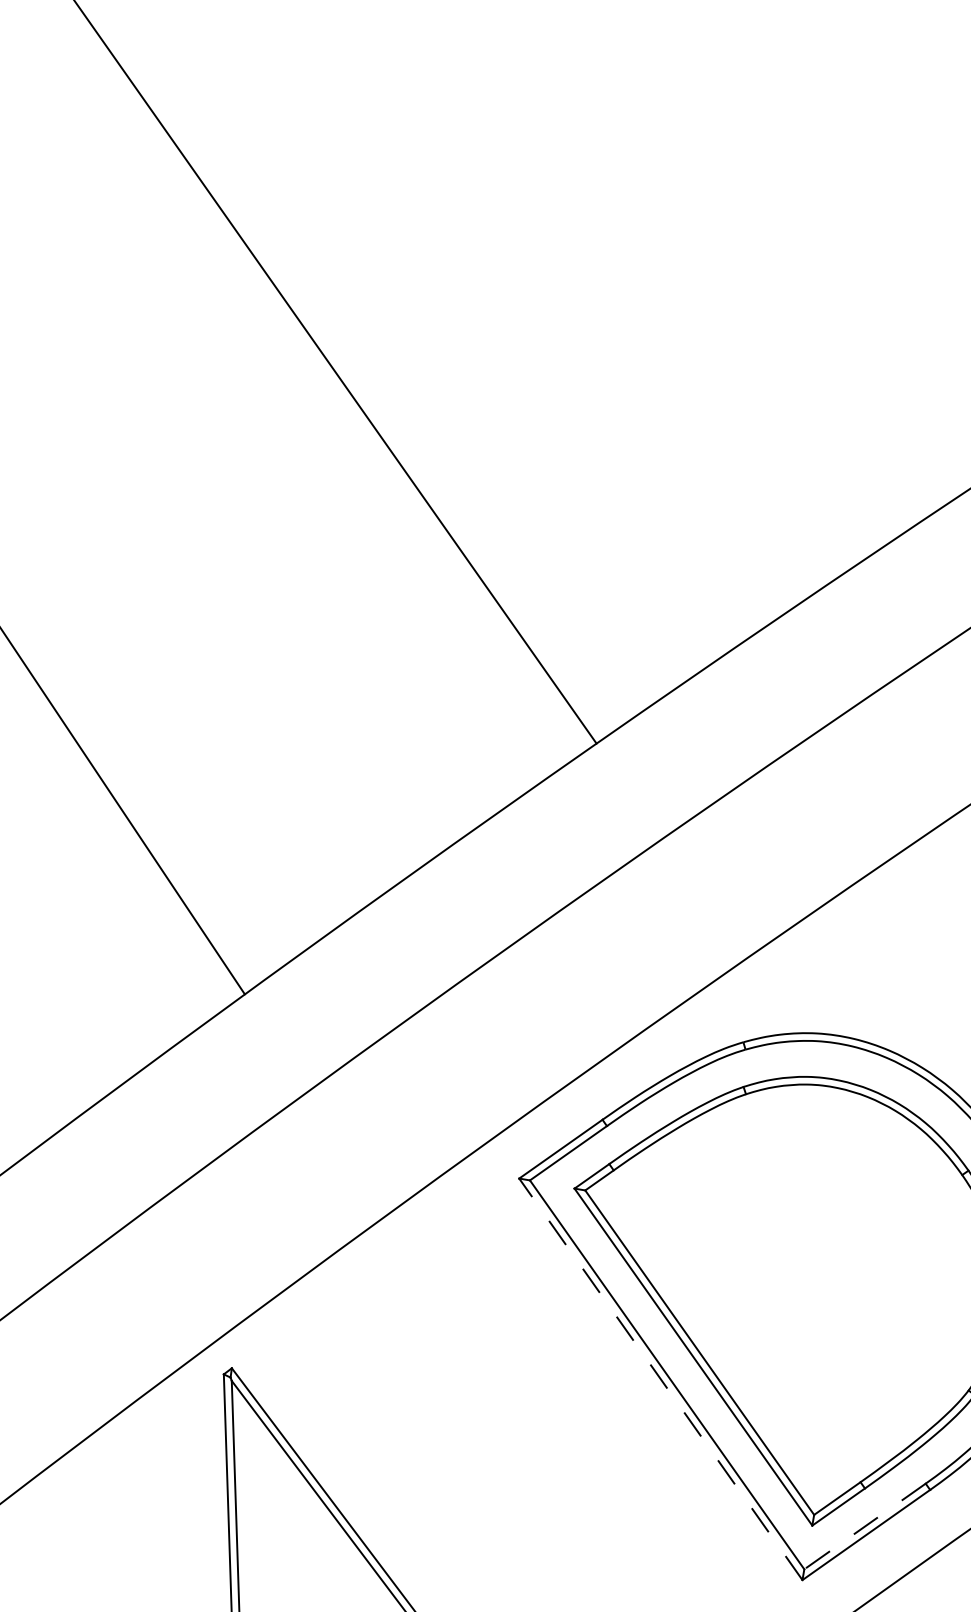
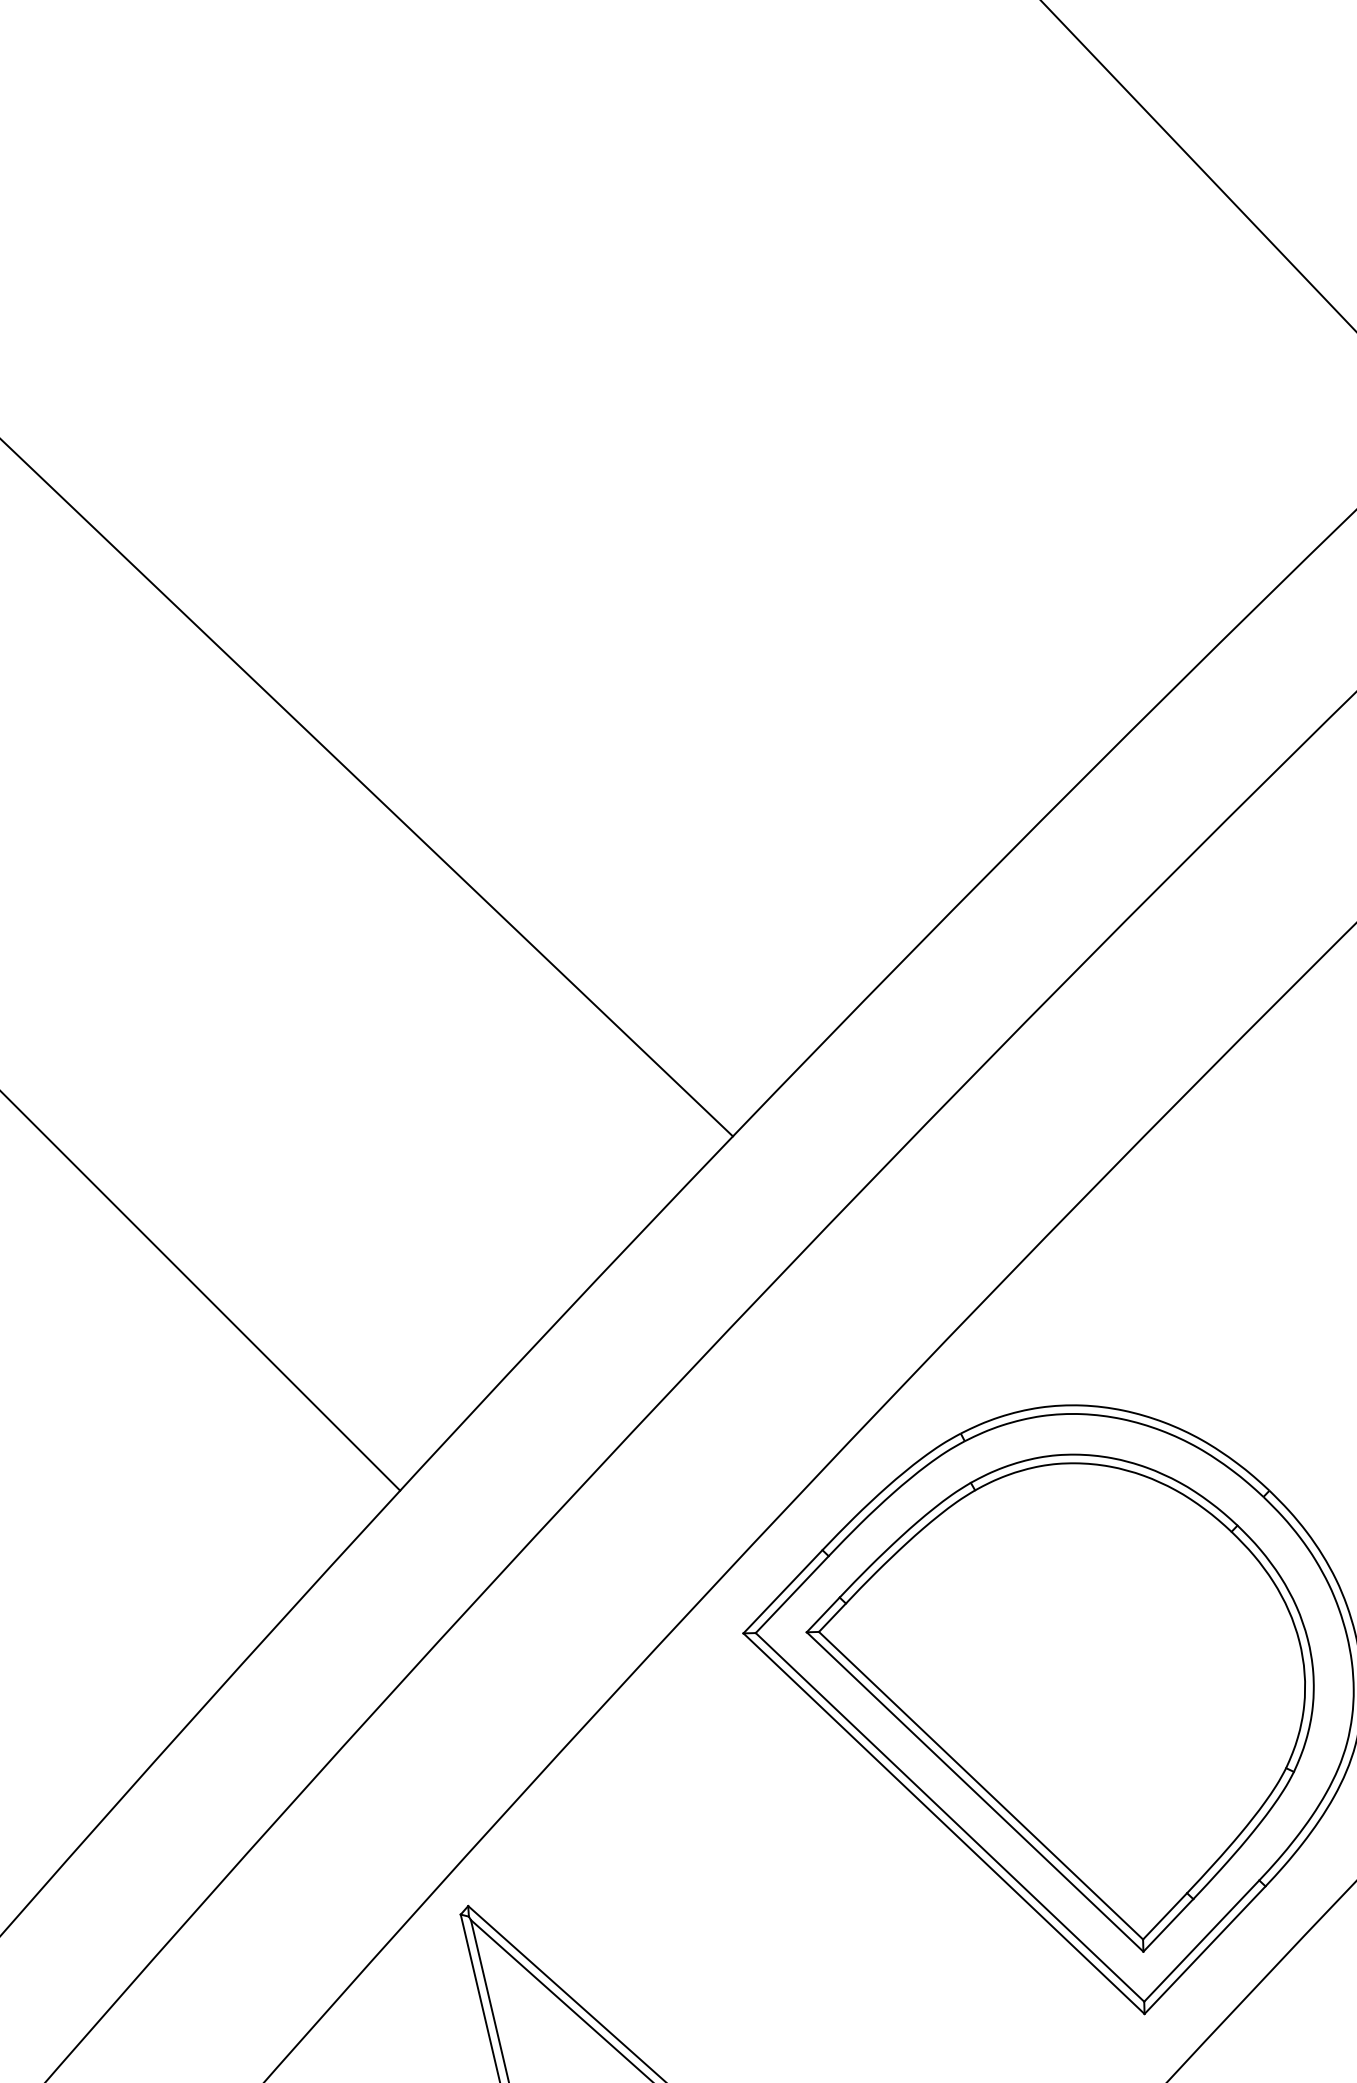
line: (660, 1379) -> (943, 1823), dashed -> solid
line: (864, 1526) -> (1201, 1941), dashed -> solid

